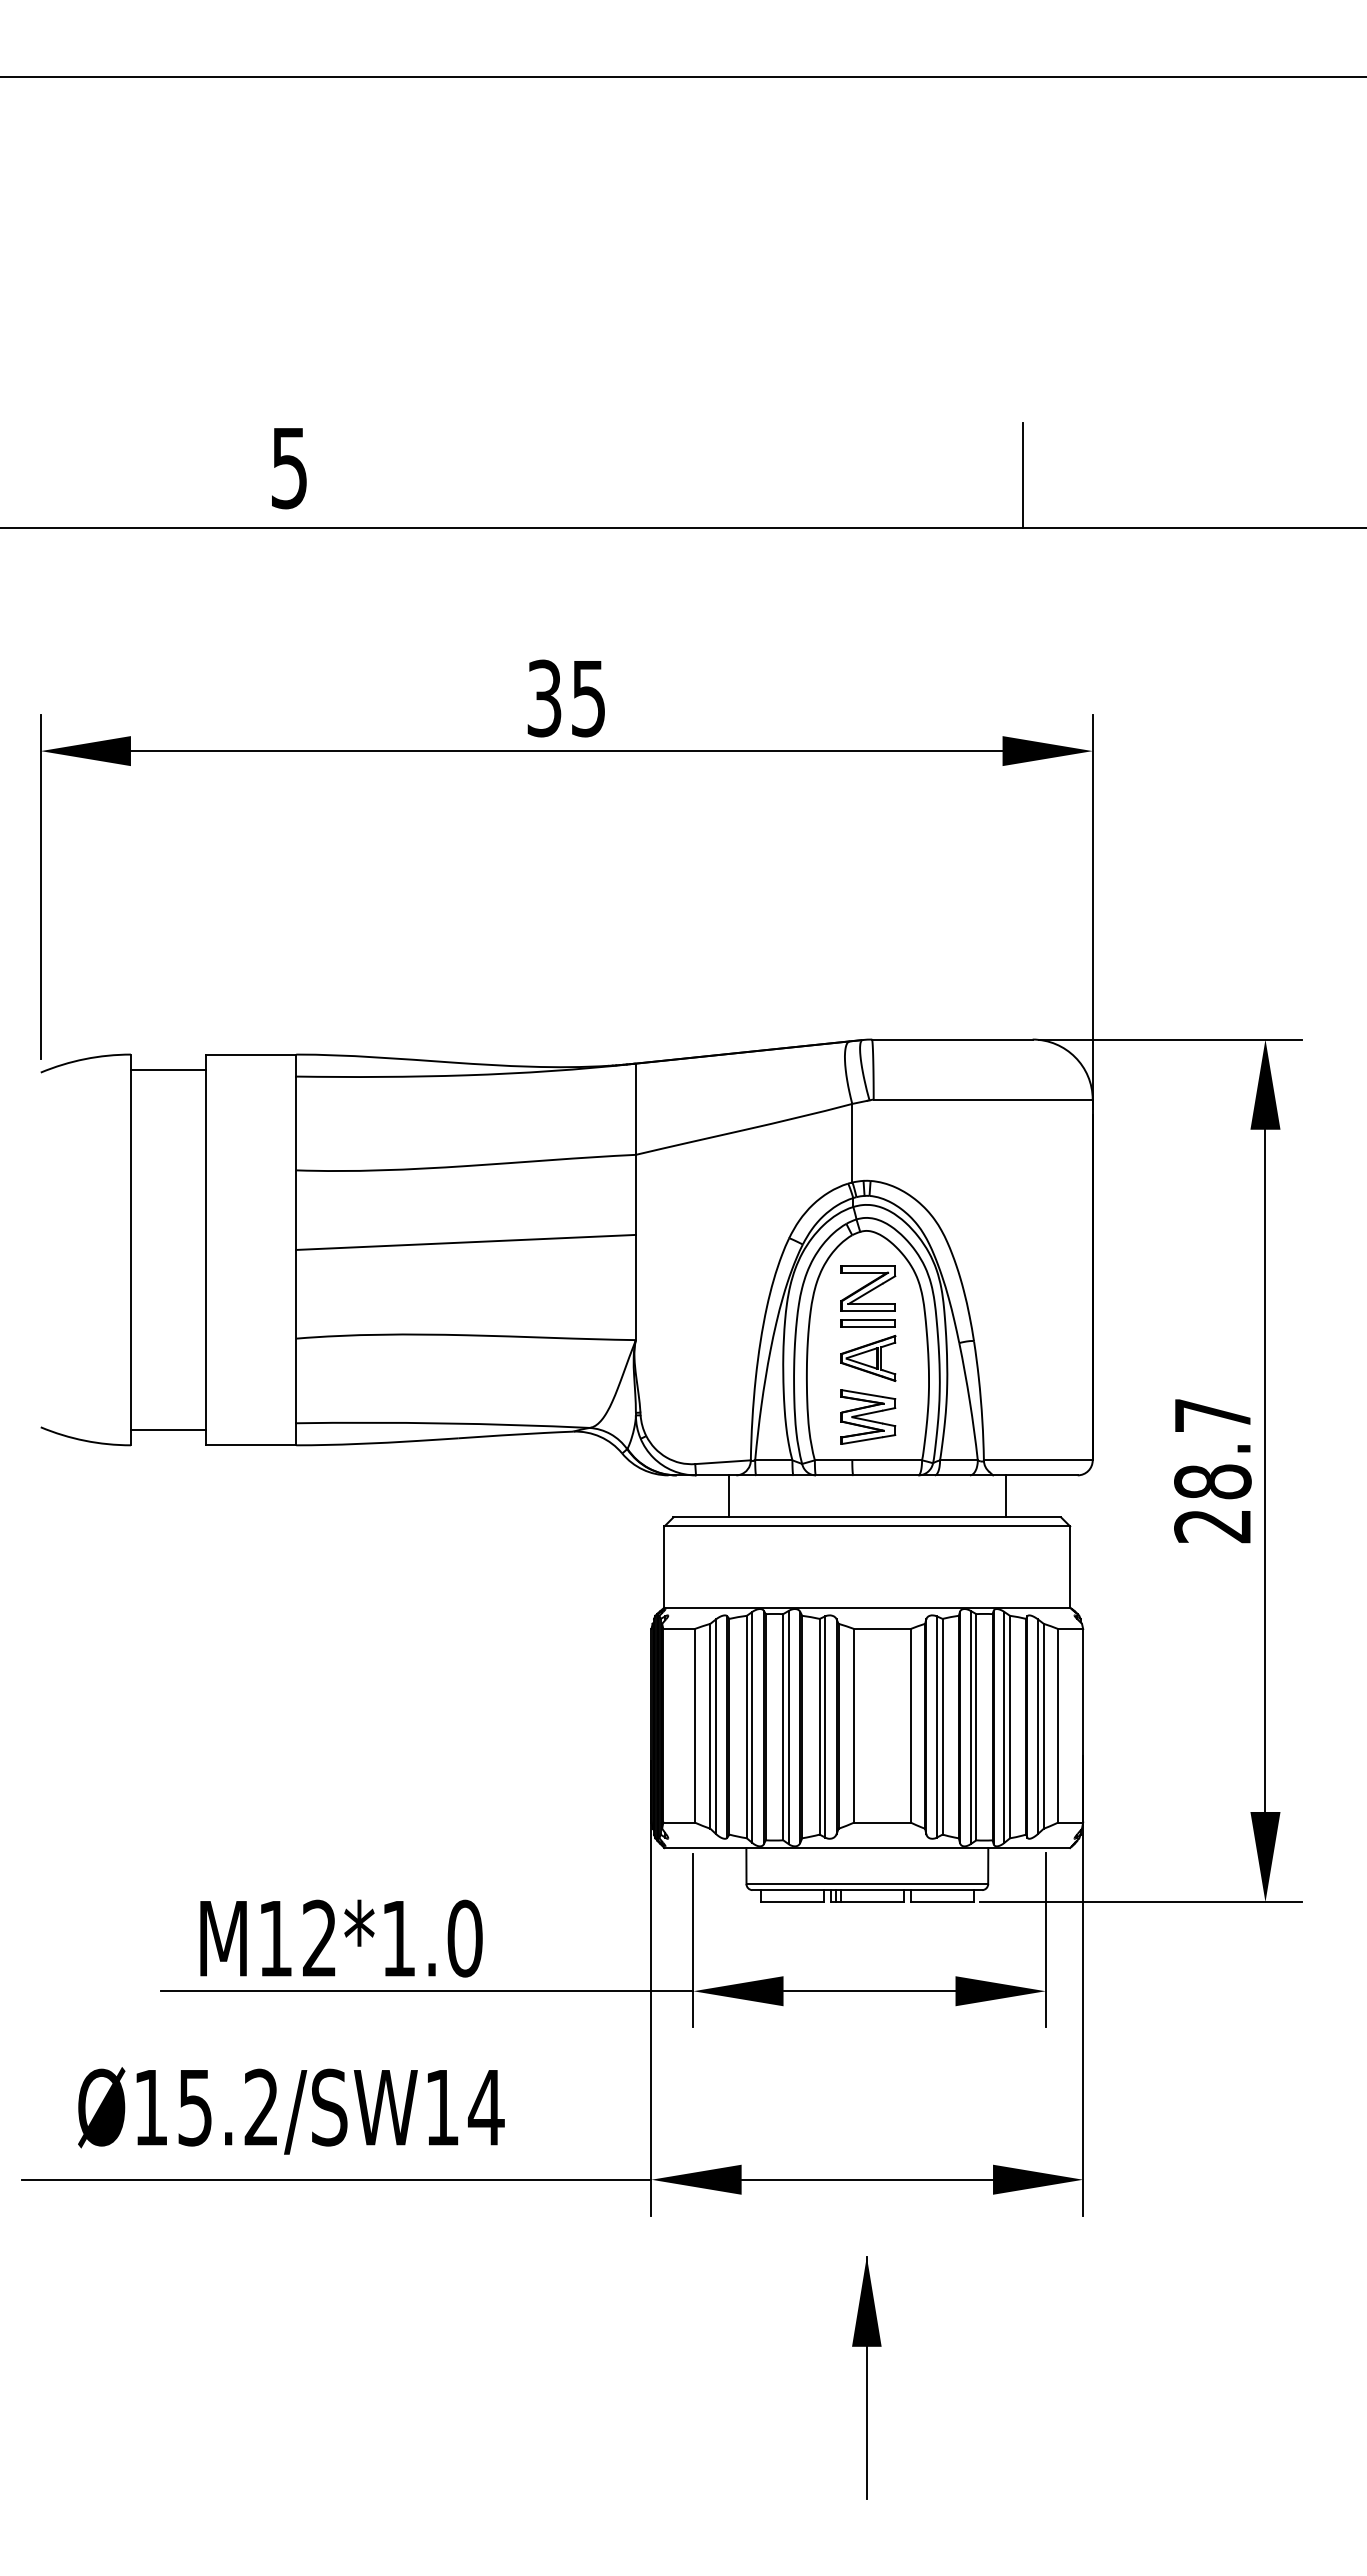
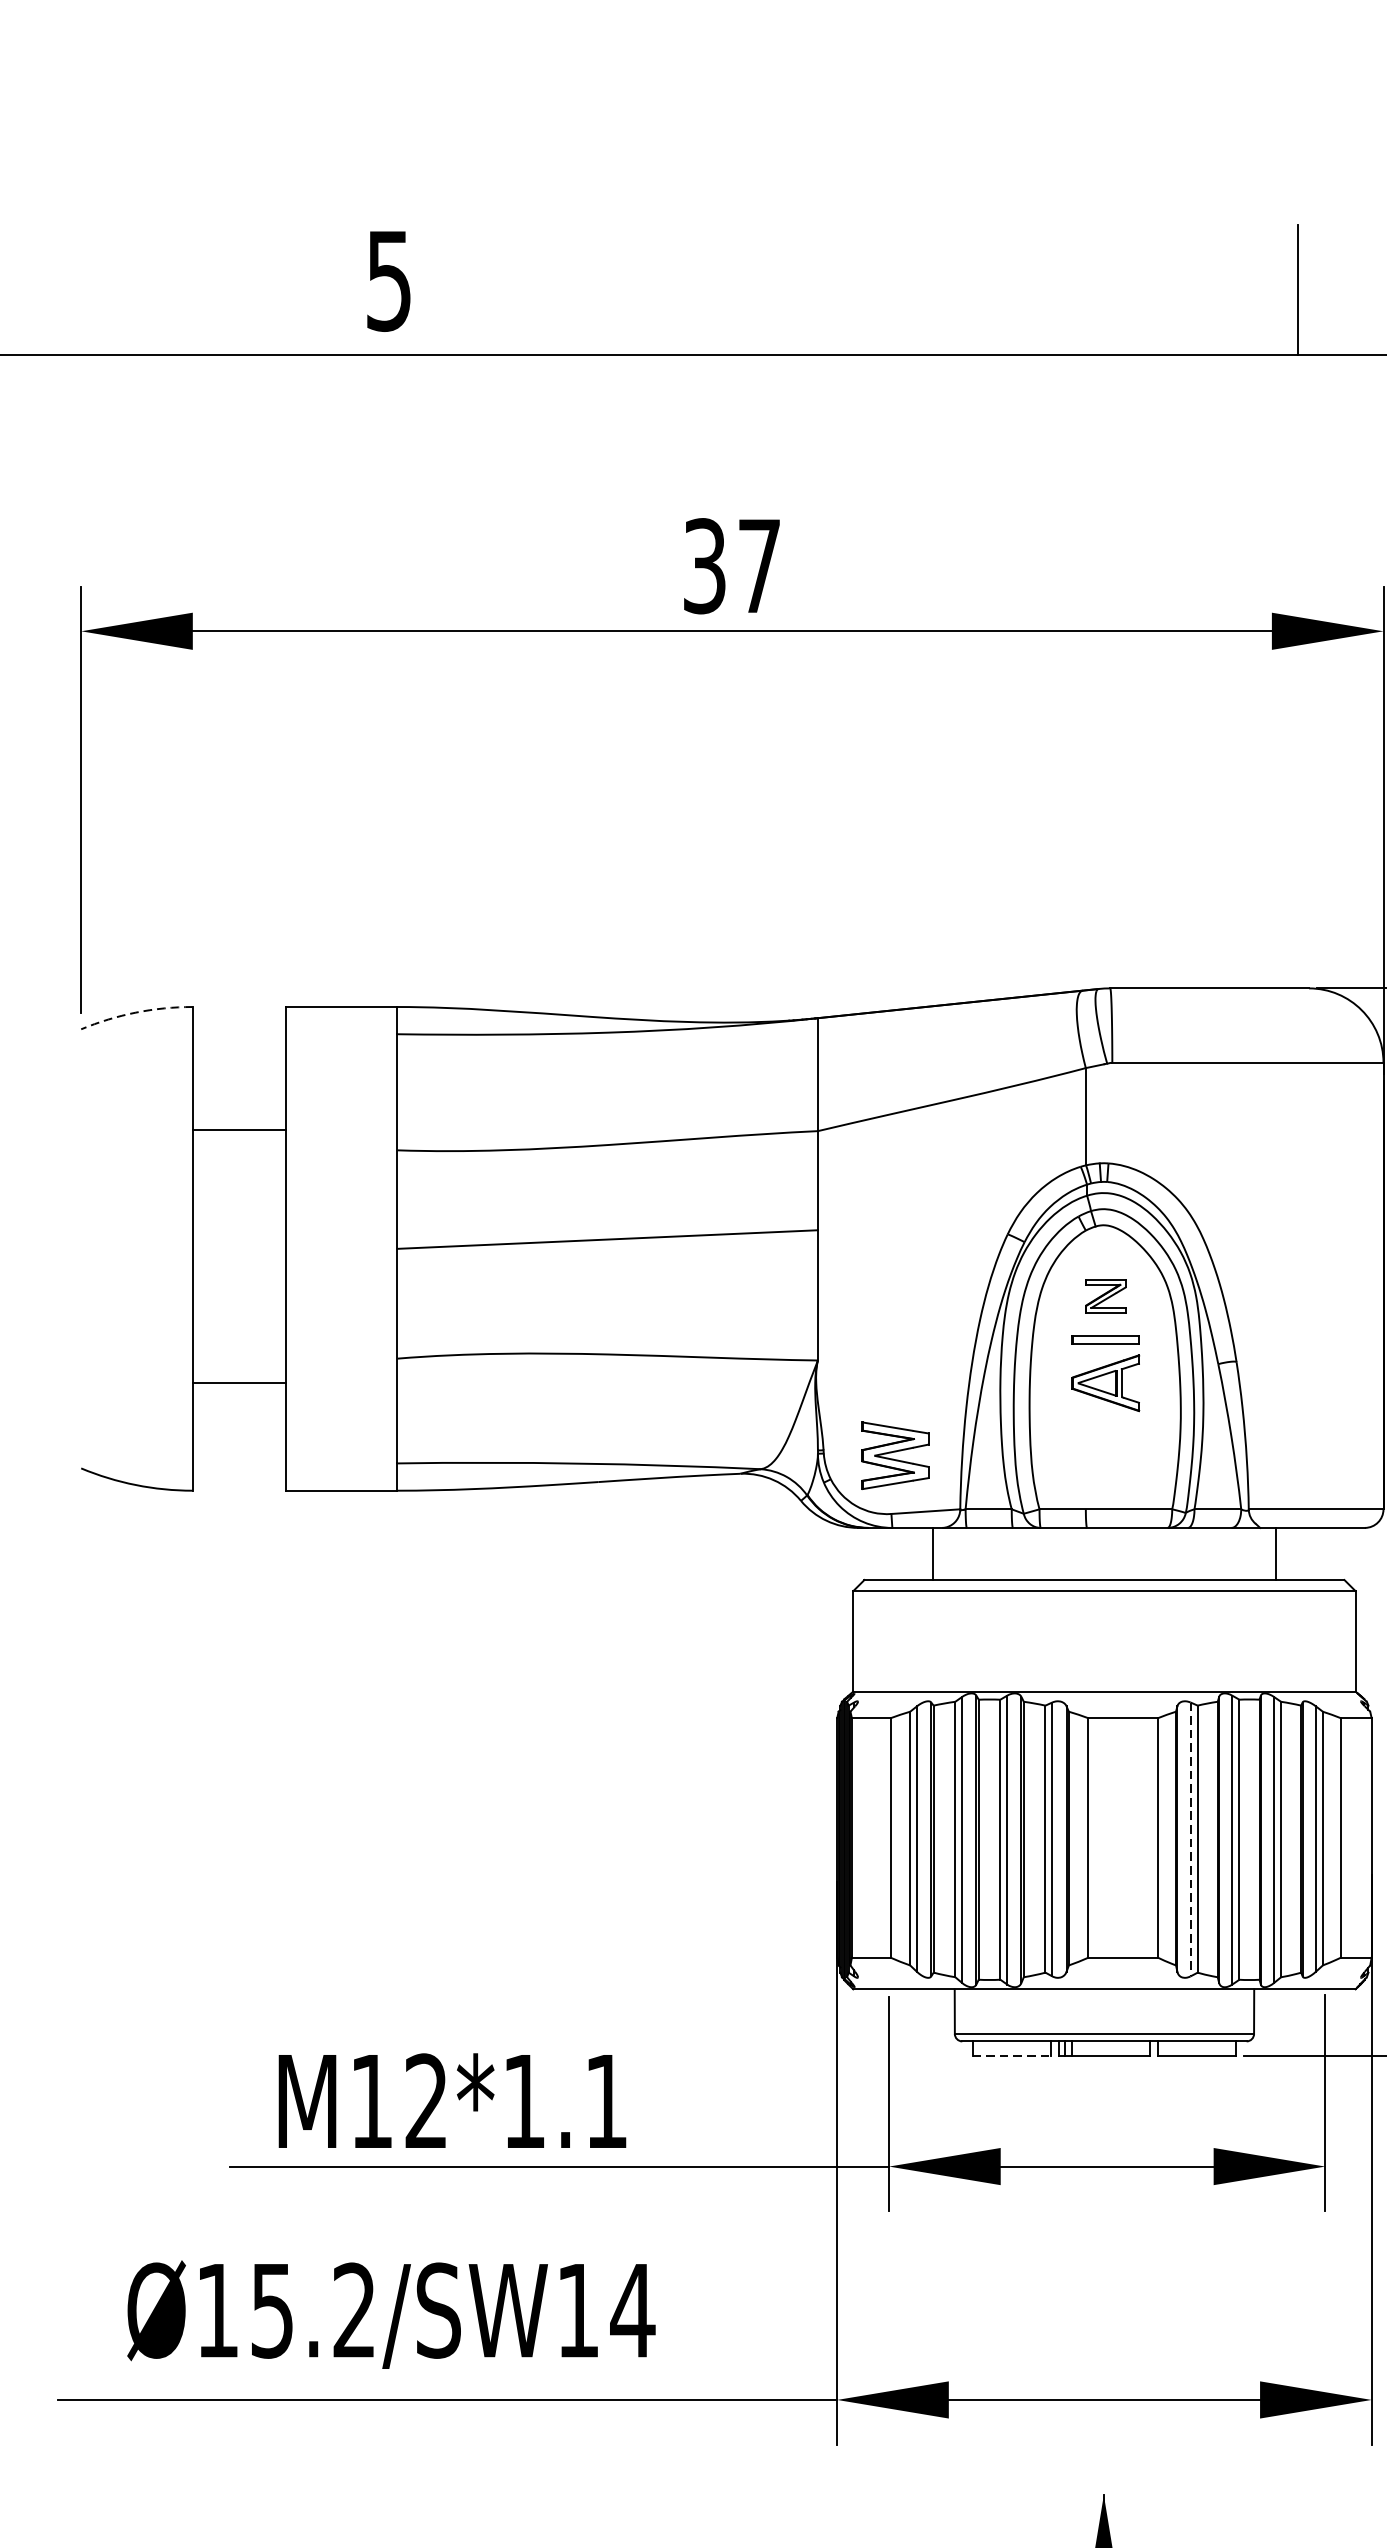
text: (588, 699) -> (759, 567), 35 -> 37
arc: (84, 1059) -> (135, 1013), solid -> dashed
line: (168, 1069) -> (239, 1129), moved
part: (868, 1288) -> (1105, 1296), size x0.6
part: (868, 1416) -> (895, 1455), moved
line: (168, 1430) -> (239, 1383), moved
line: (936, 1727) -> (1190, 1840), solid -> dashed
line: (792, 1902) -> (1011, 2056), solid -> dashed
text: (464, 1938) -> (605, 2101), M12*1.0 -> M12*1.1

